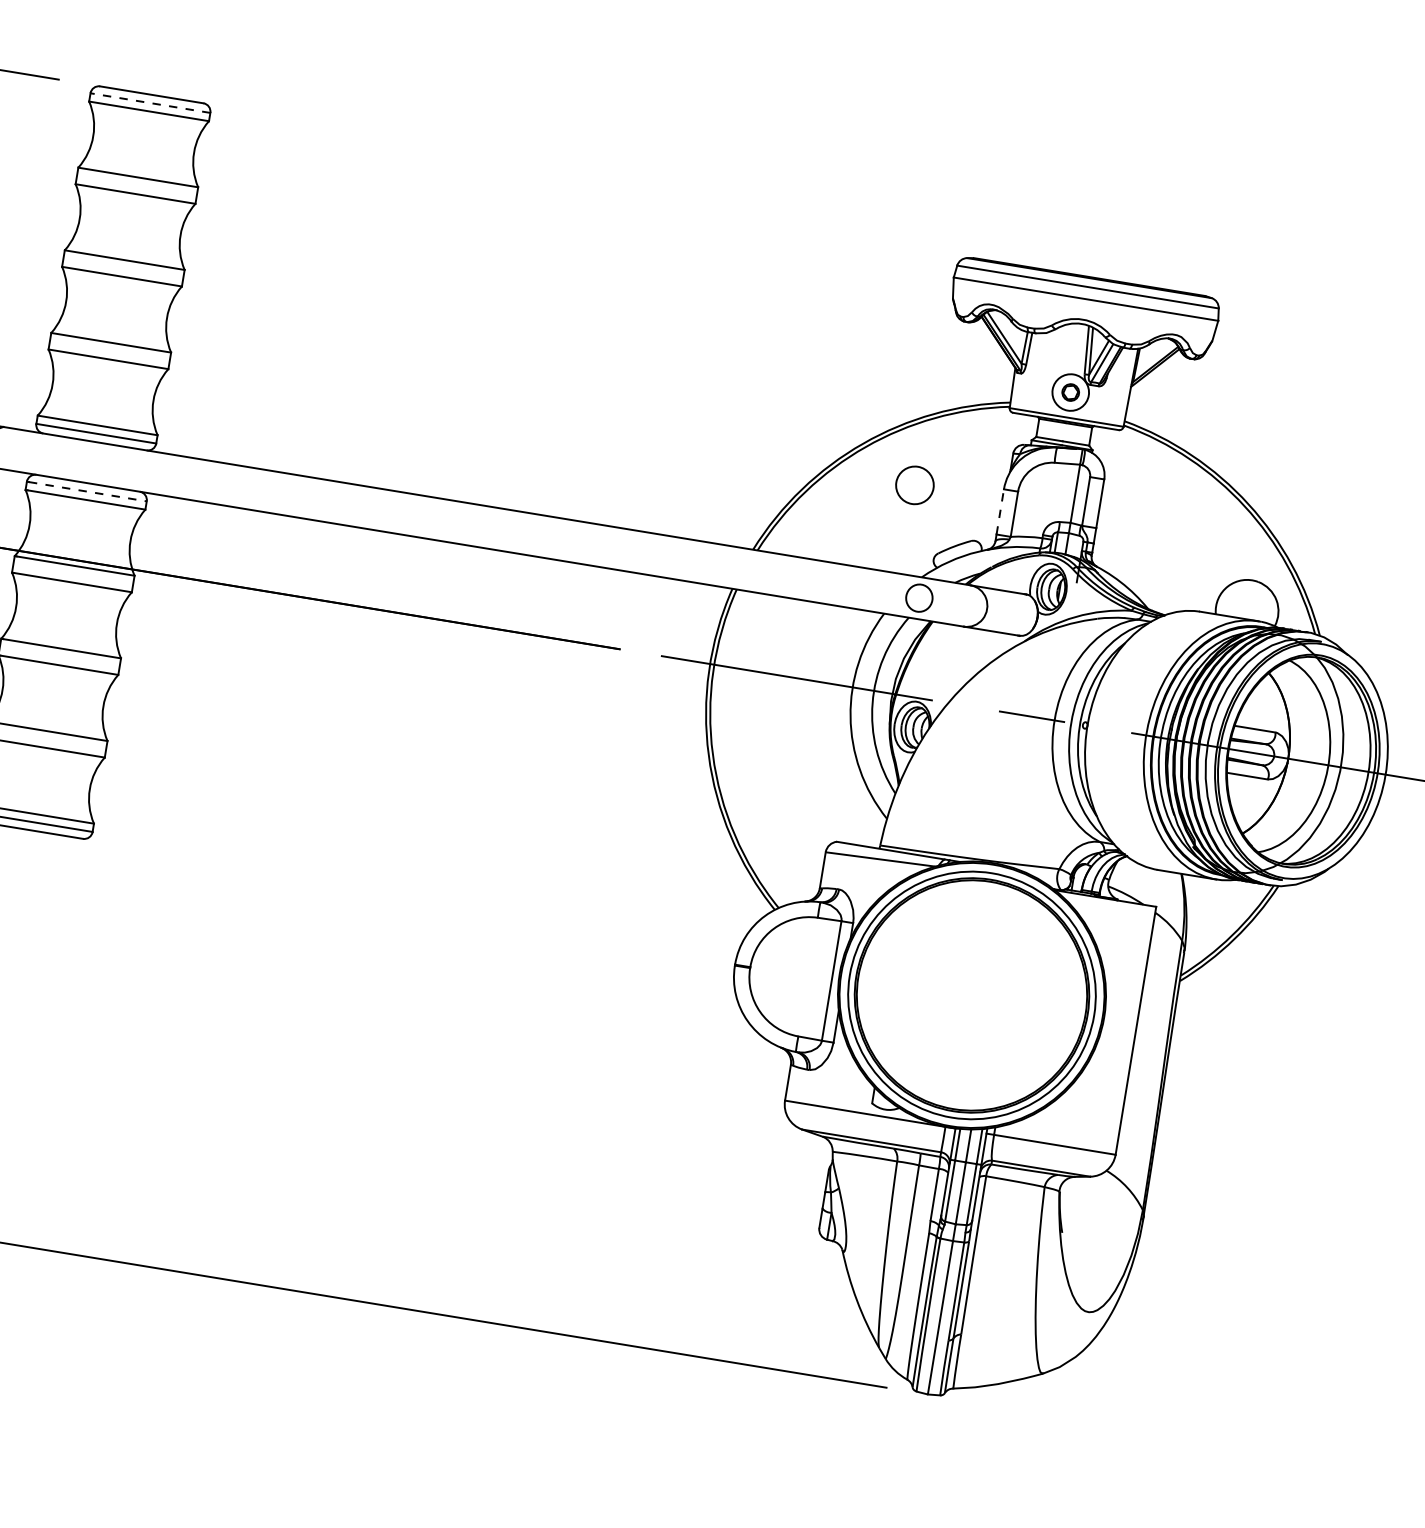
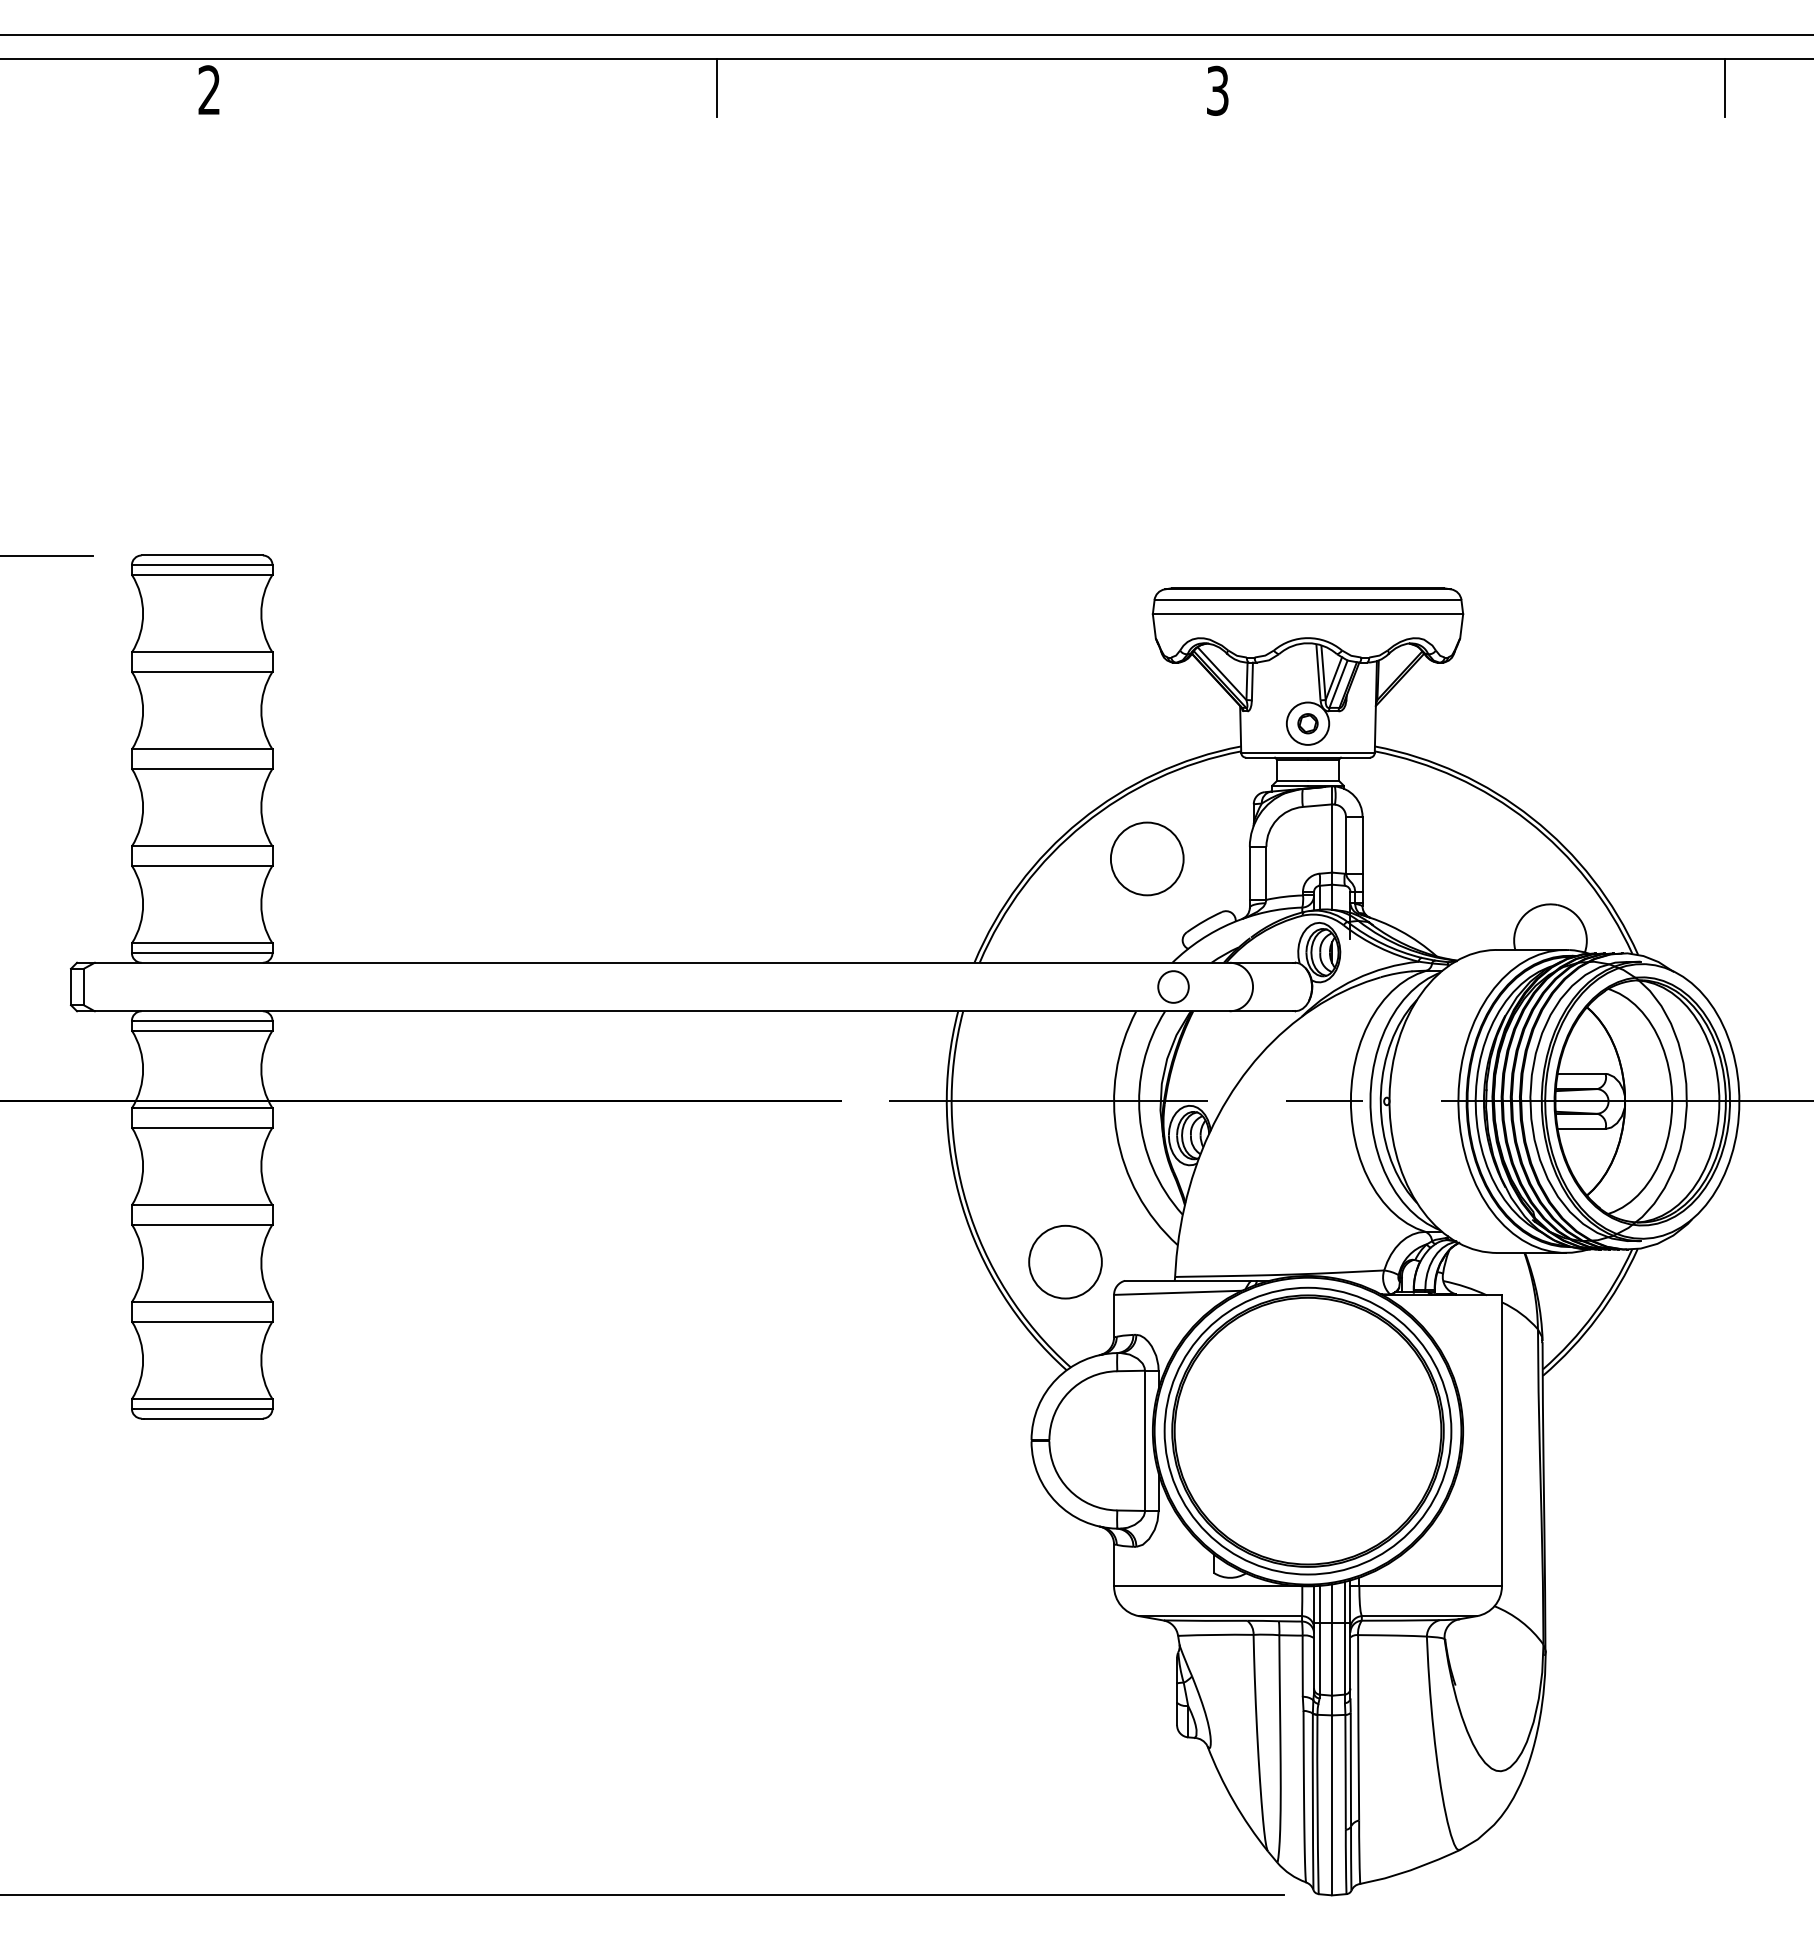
line: (149, 103) -> (201, 565), dashed -> solid
circle: (915, 485) -> (1147, 858), size x1.67
line: (88, 491) -> (203, 1020), dashed -> solid
line: (999, 512) -> (1249, 873), dashed -> solid
circle: (789, 817) -> (1065, 1261), added

